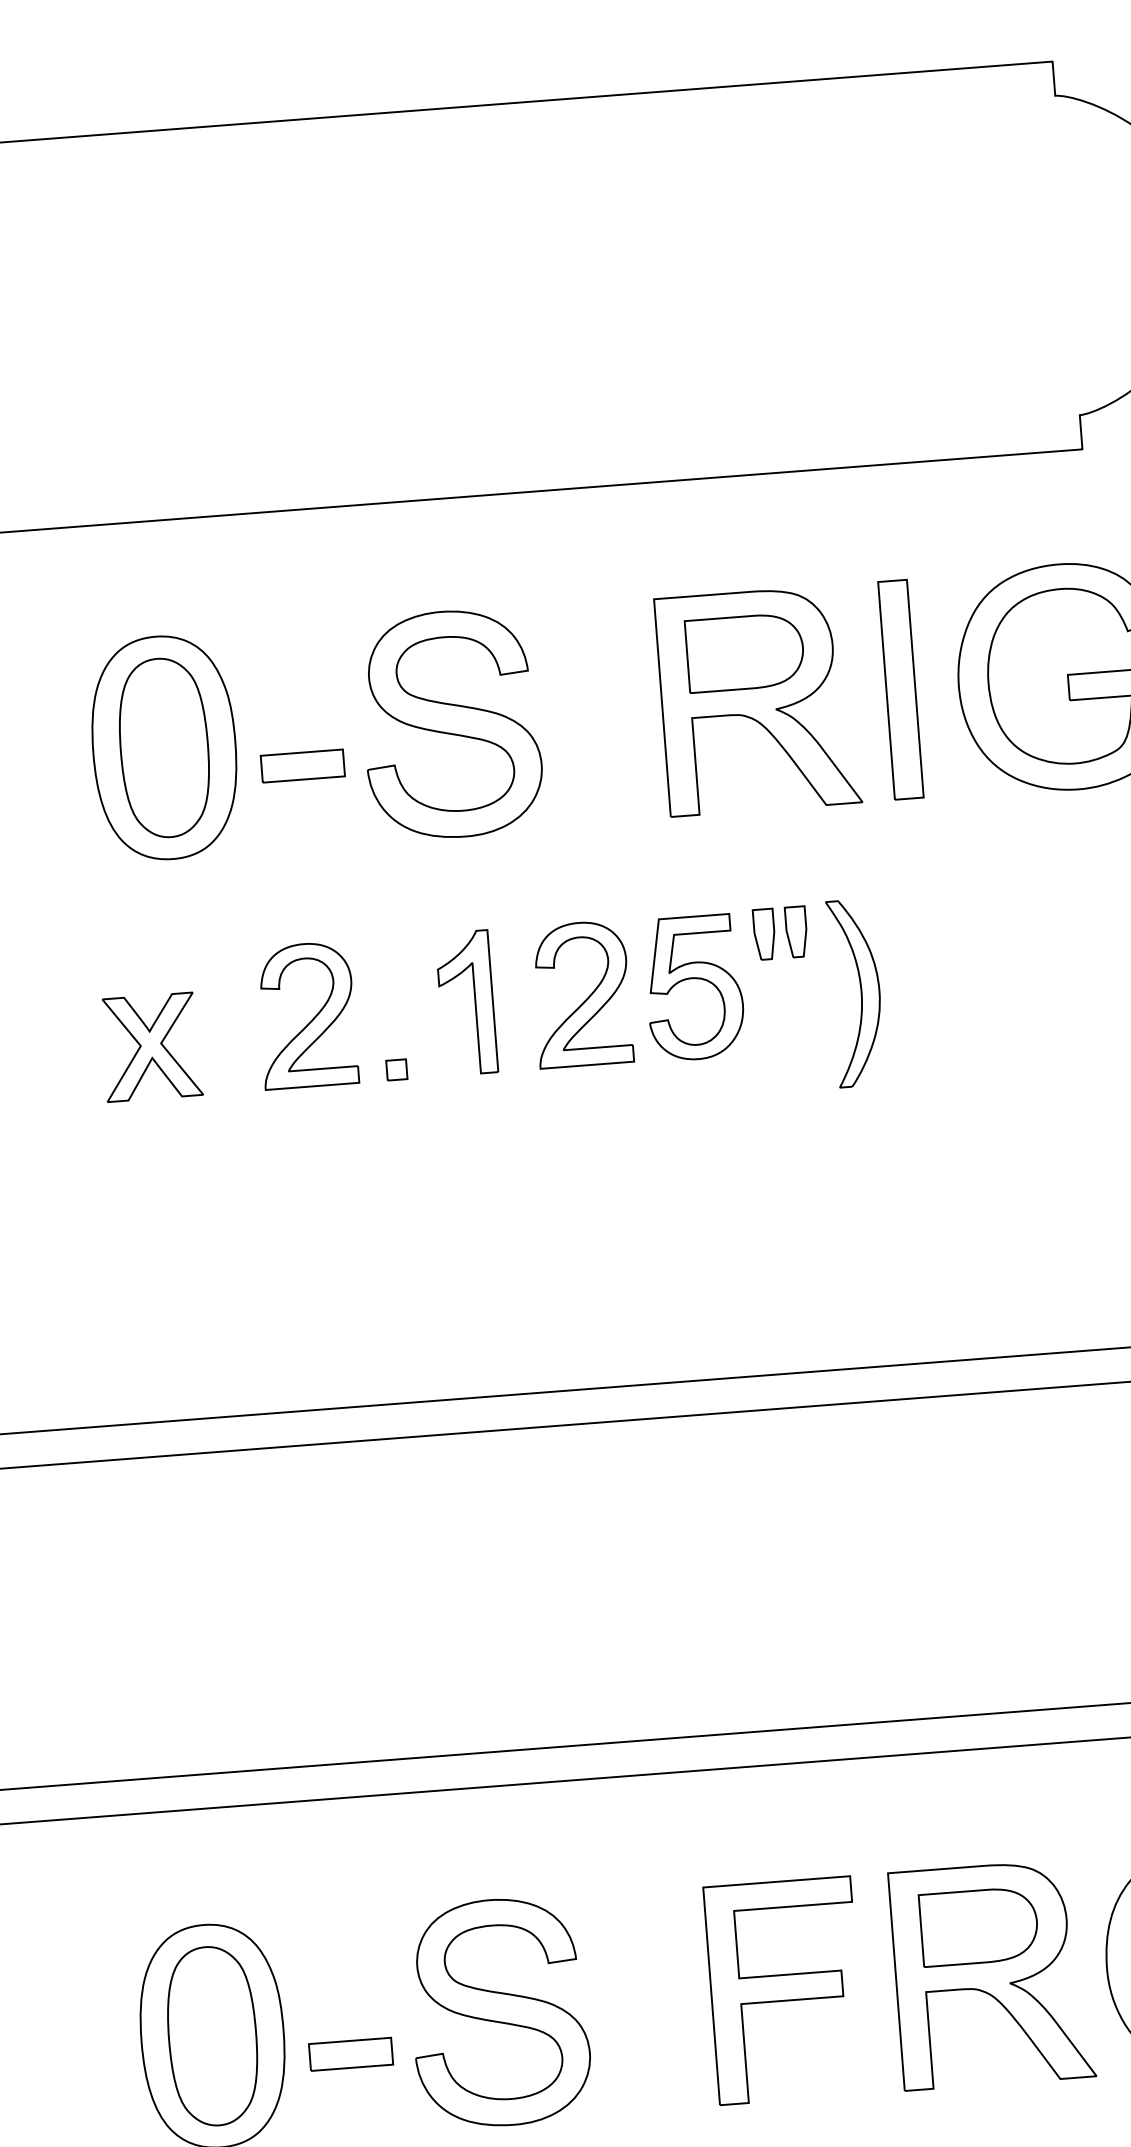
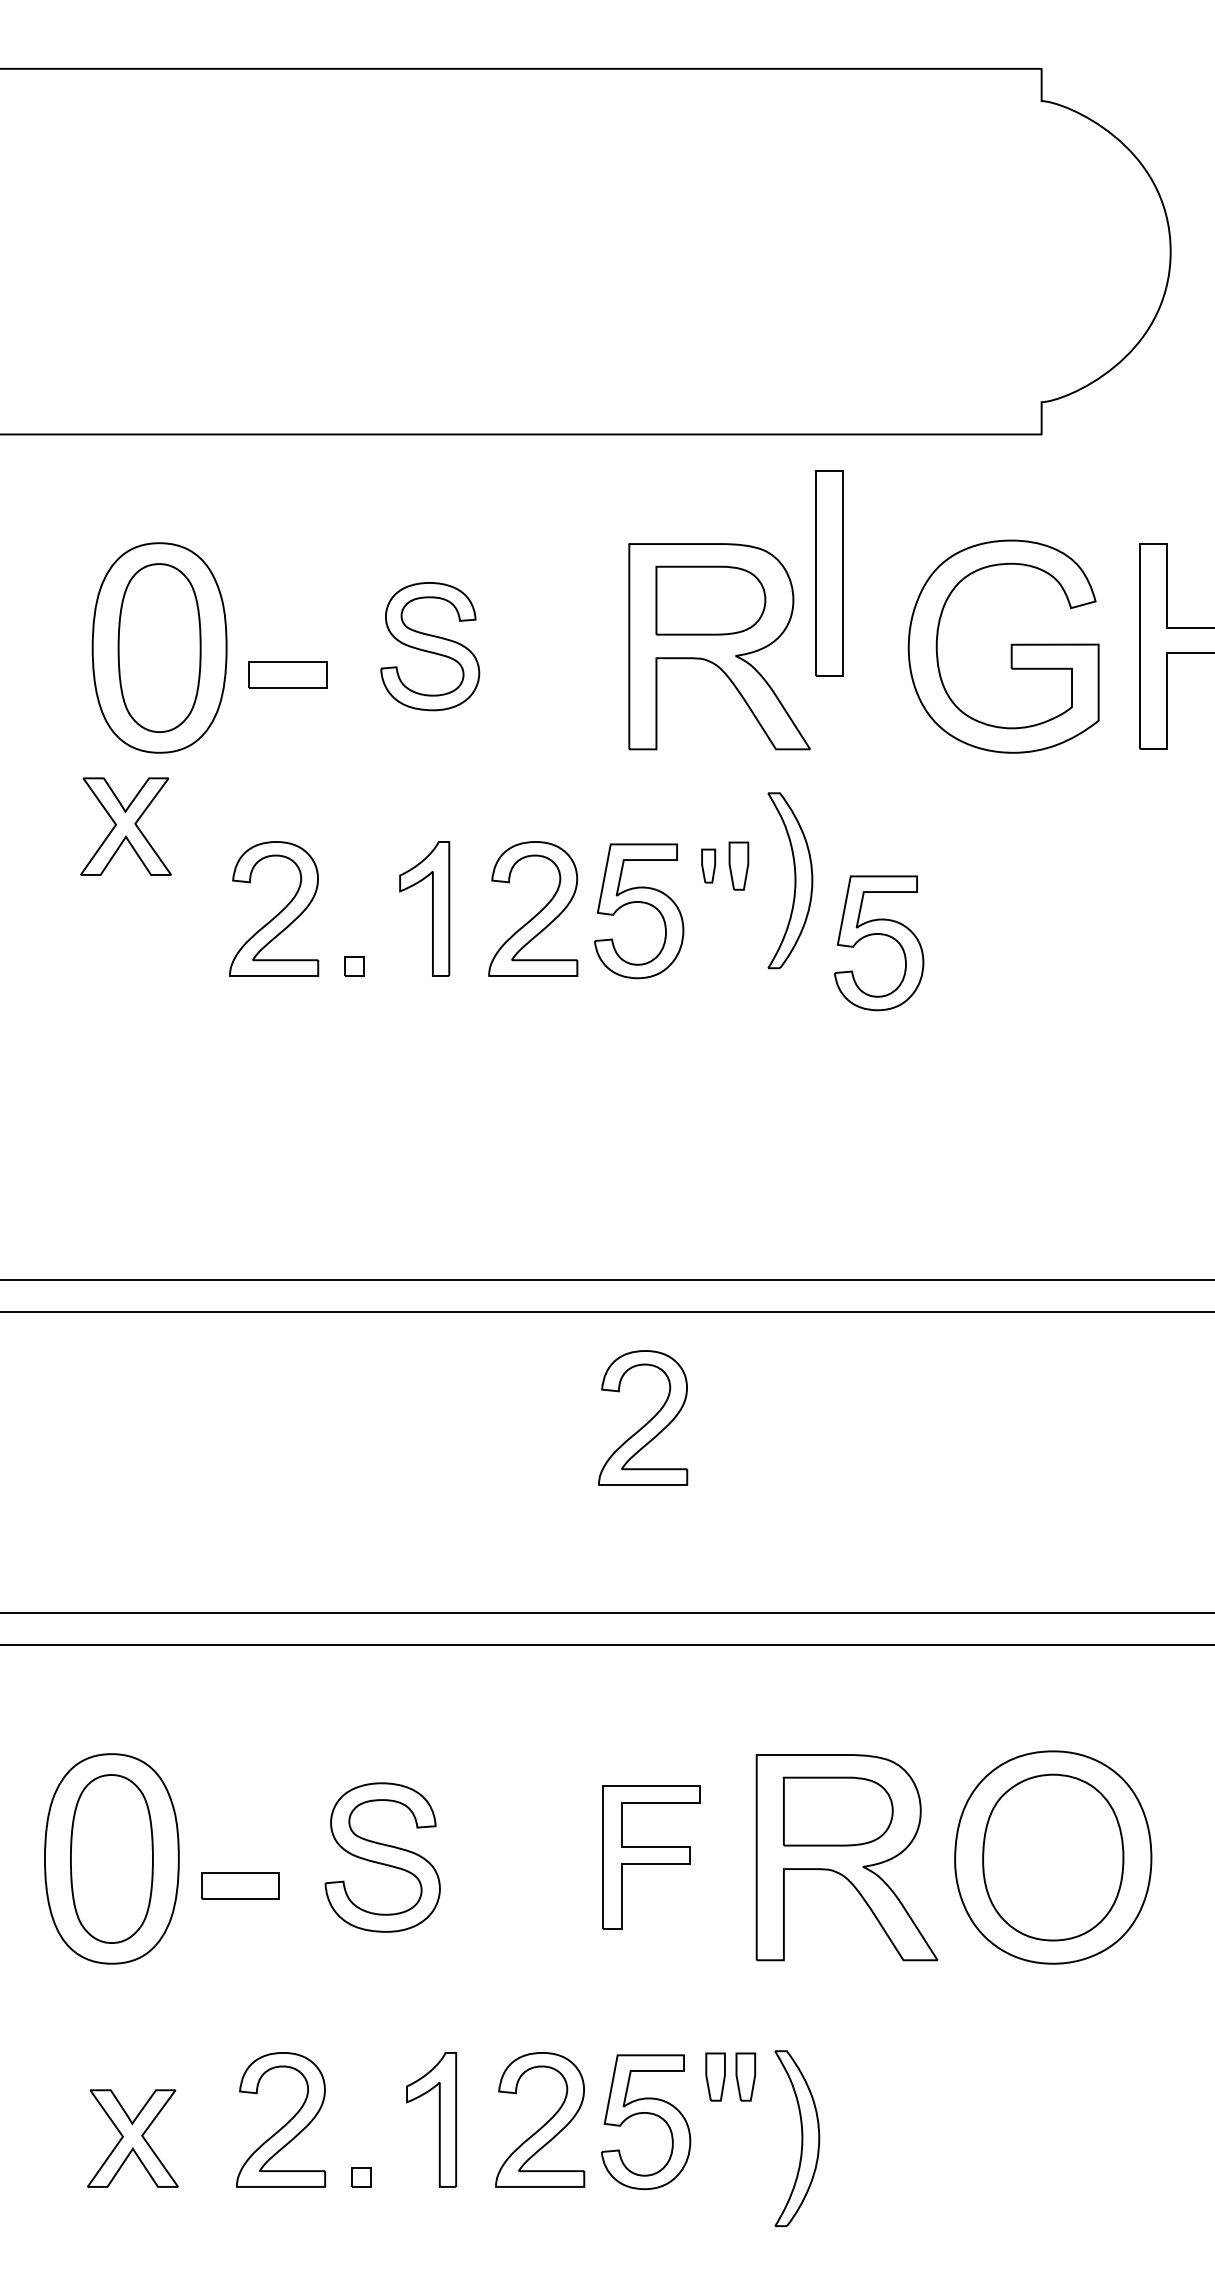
part: (901, 689) -> (829, 573), moved
part: (450, 724) -> (429, 646), size x0.6
part: (764, 933) -> (708, 865), size x0.7
part: (856, 992) -> (790, 880), moved
part: (953, 993) -> (881, 935), added
part: (150, 1047) -> (125, 826), moved
part: (740, 1524) -> (643, 1417), added
part: (784, 1990) -> (651, 1857), size x0.7
part: (499, 2012) -> (382, 1857), size x0.7

